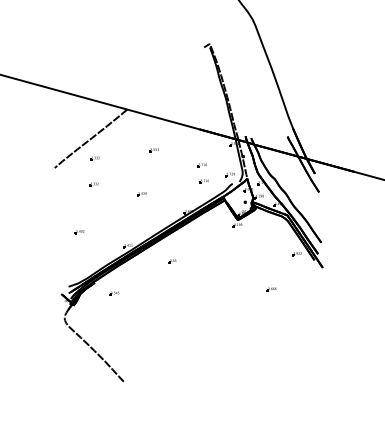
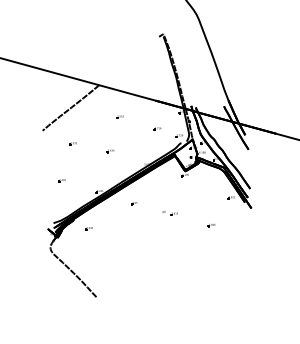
part: (94, 158) -> (73, 123), removed
part: (203, 181) -> (158, 141), removed
part: (218, 274) -> (170, 213), added

